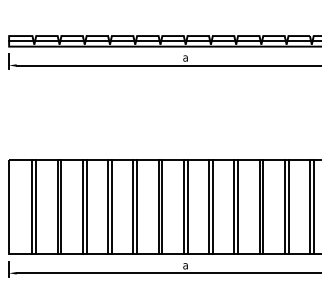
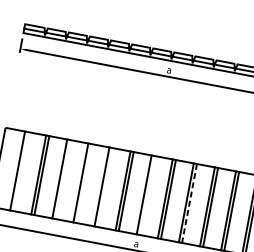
line: (36, 206) -> (21, 171), removed
line: (86, 206) -> (62, 178), removed
line: (111, 206) -> (83, 182), removed
line: (137, 206) -> (105, 187), removed
line: (187, 206) -> (147, 194), removed
line: (238, 207) -> (189, 203), solid -> dashed

